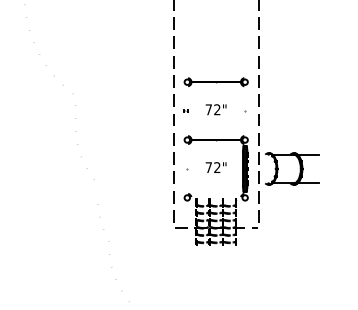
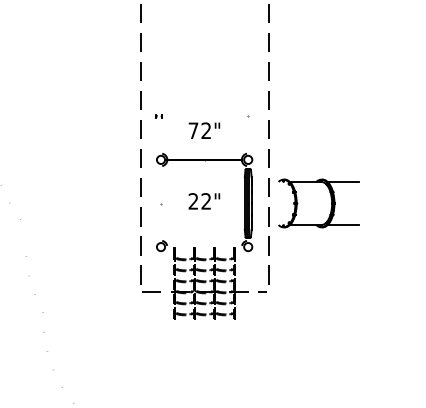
part: (215, 82) -> (203, 73), removed
text: (215, 109) -> (203, 130), moved
text: (208, 167) -> (192, 201), 72" -> 22"

